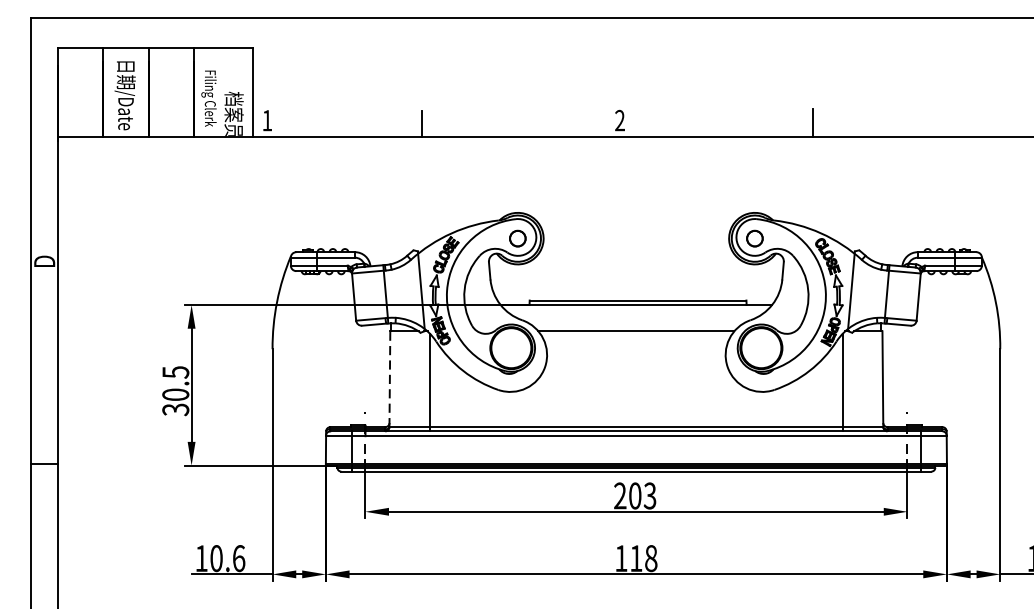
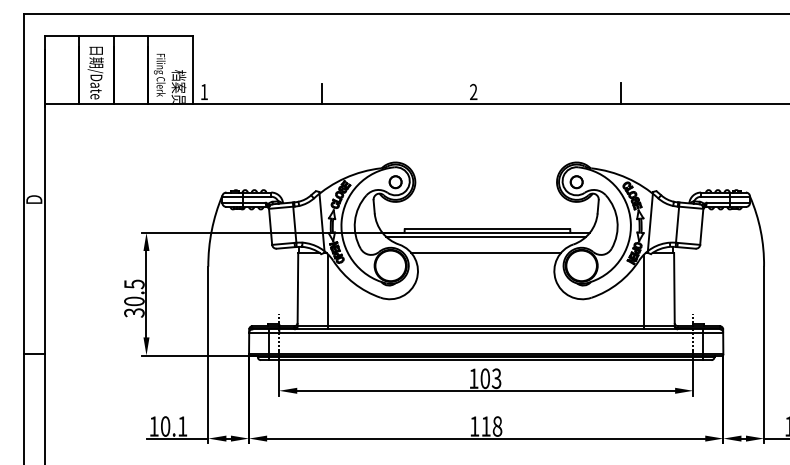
line: (636, 309) -> (486, 236), added
line: (389, 379) -> (297, 289), dashed -> solid
text: (619, 495) -> (473, 378), 203 -> 103
text: (238, 558) -> (182, 426), 10.6 -> 10.1

